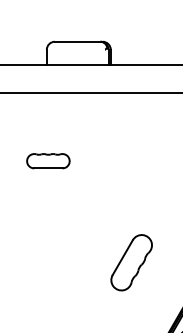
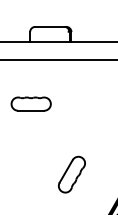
part: (47, 160) -> (30, 103), size x1.43
part: (130, 262) -> (71, 174), moved

